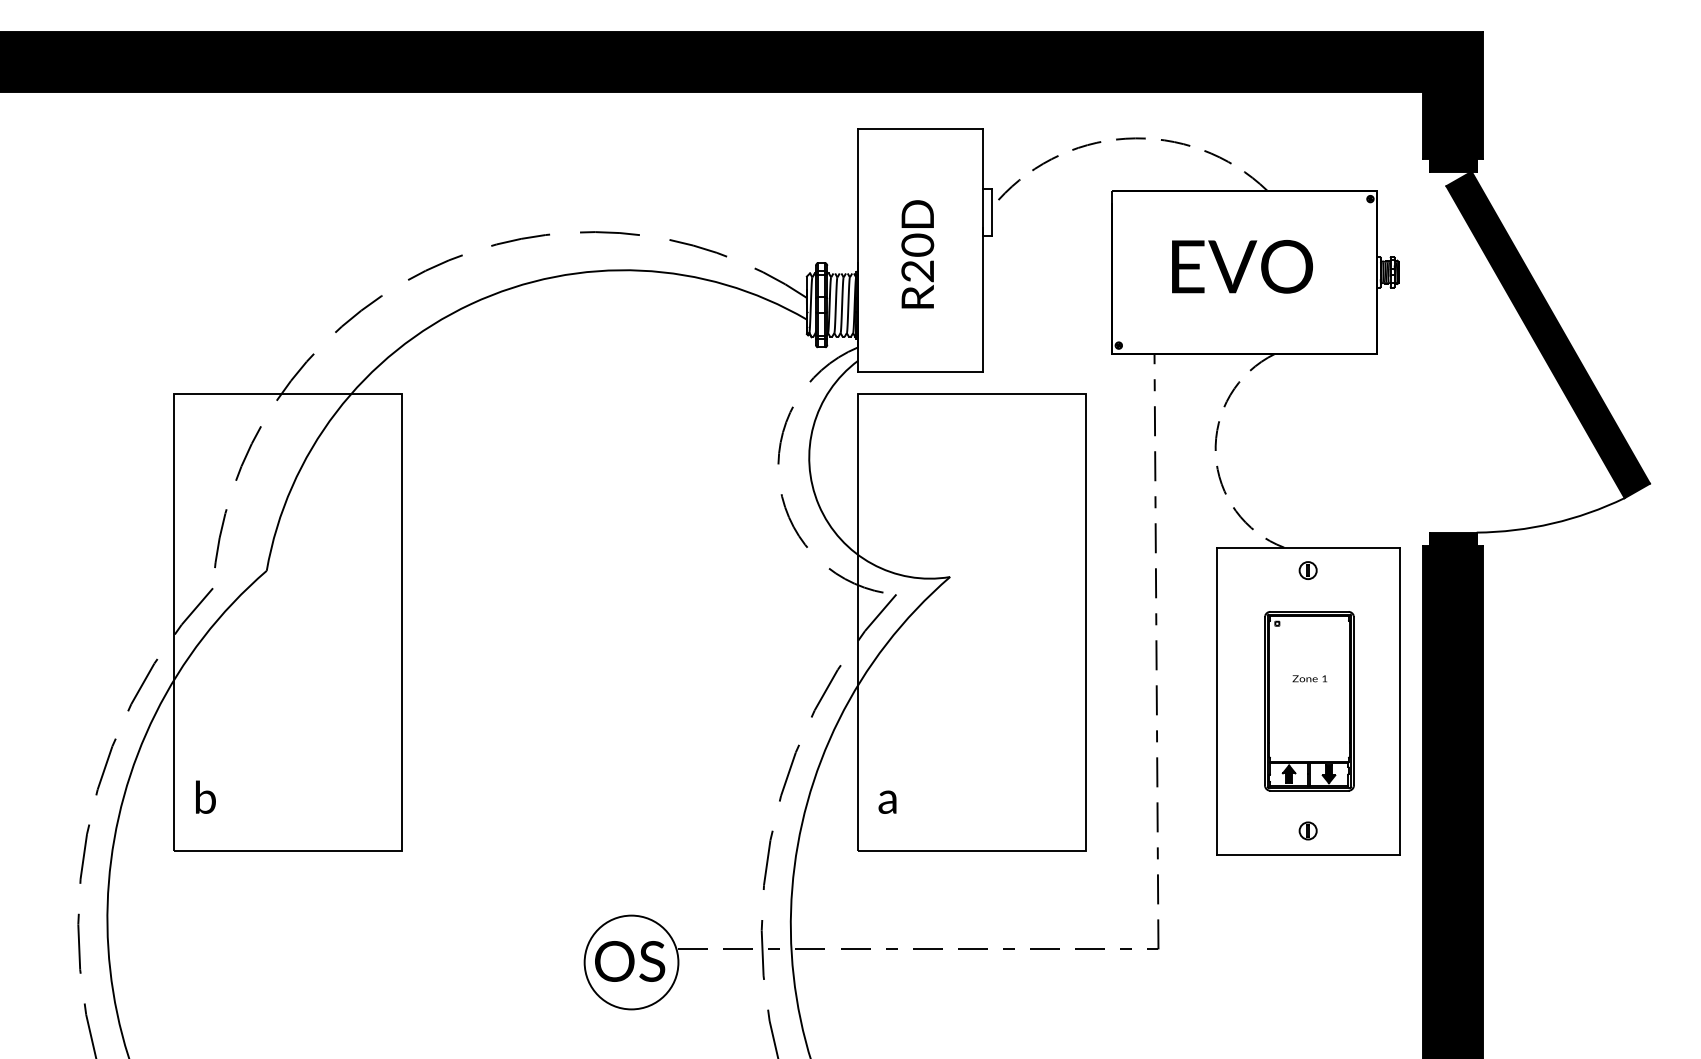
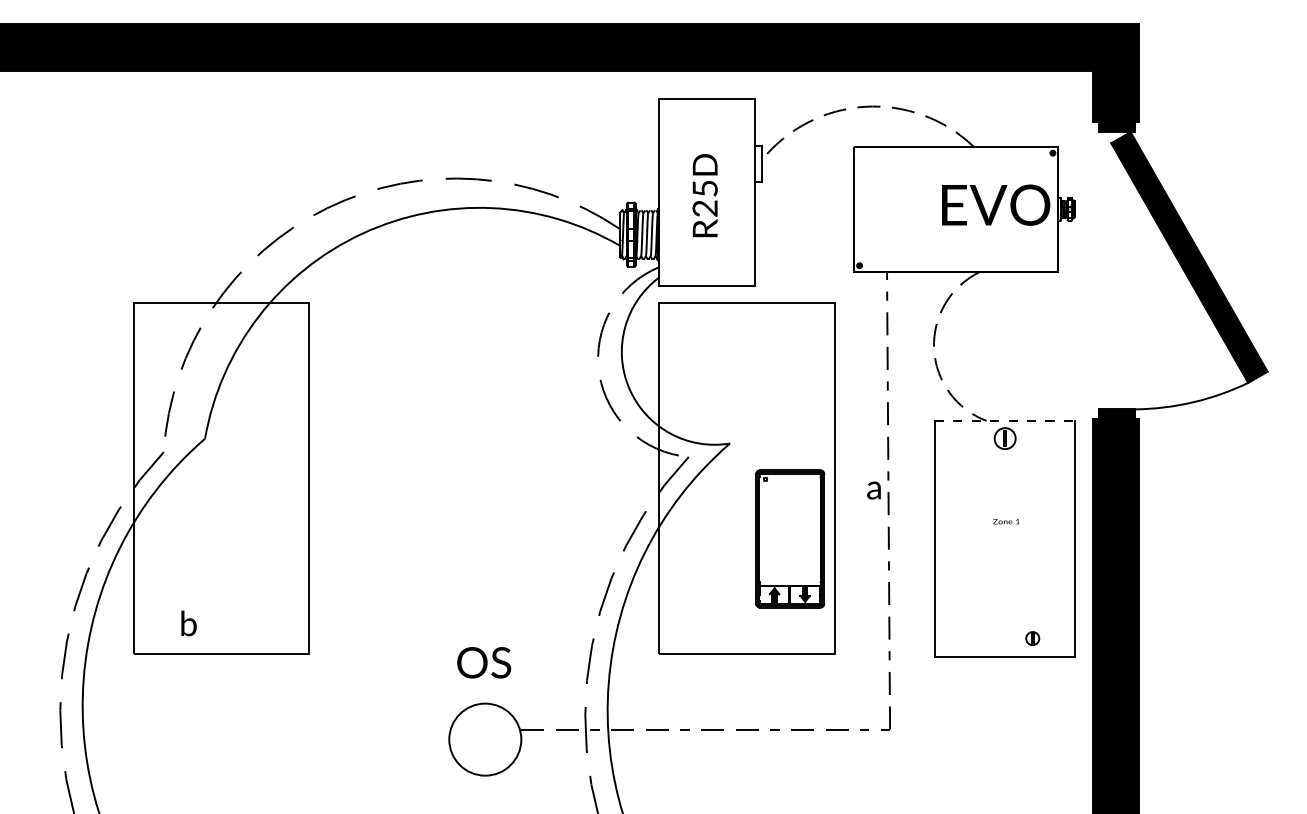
text: (917, 244) -> (704, 188), R20D -> R25D
text: (1242, 266) -> (996, 204), moved
line: (1308, 547) -> (1005, 420), solid -> dashed
part: (1307, 570) -> (1004, 438), size x1.6
part: (1309, 701) -> (790, 539), moved
text: (205, 796) -> (188, 622), moved
text: (887, 801) -> (873, 489), moved
part: (1307, 830) -> (1032, 638), moved
text: (630, 961) -> (484, 662), moved

